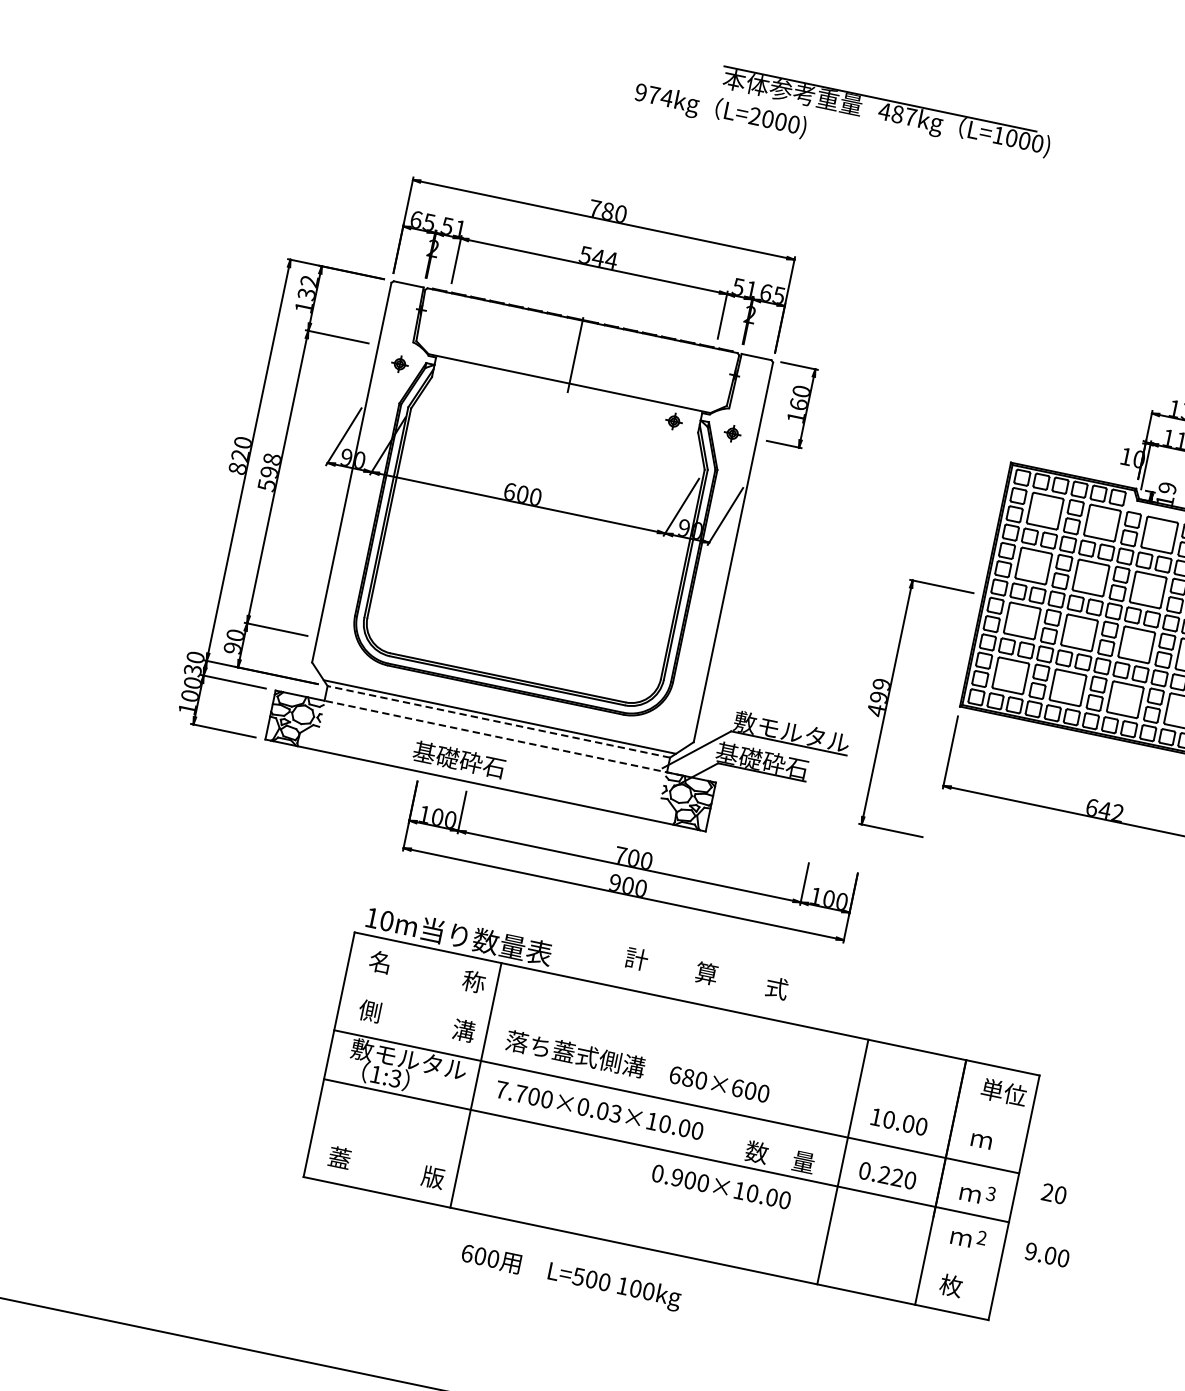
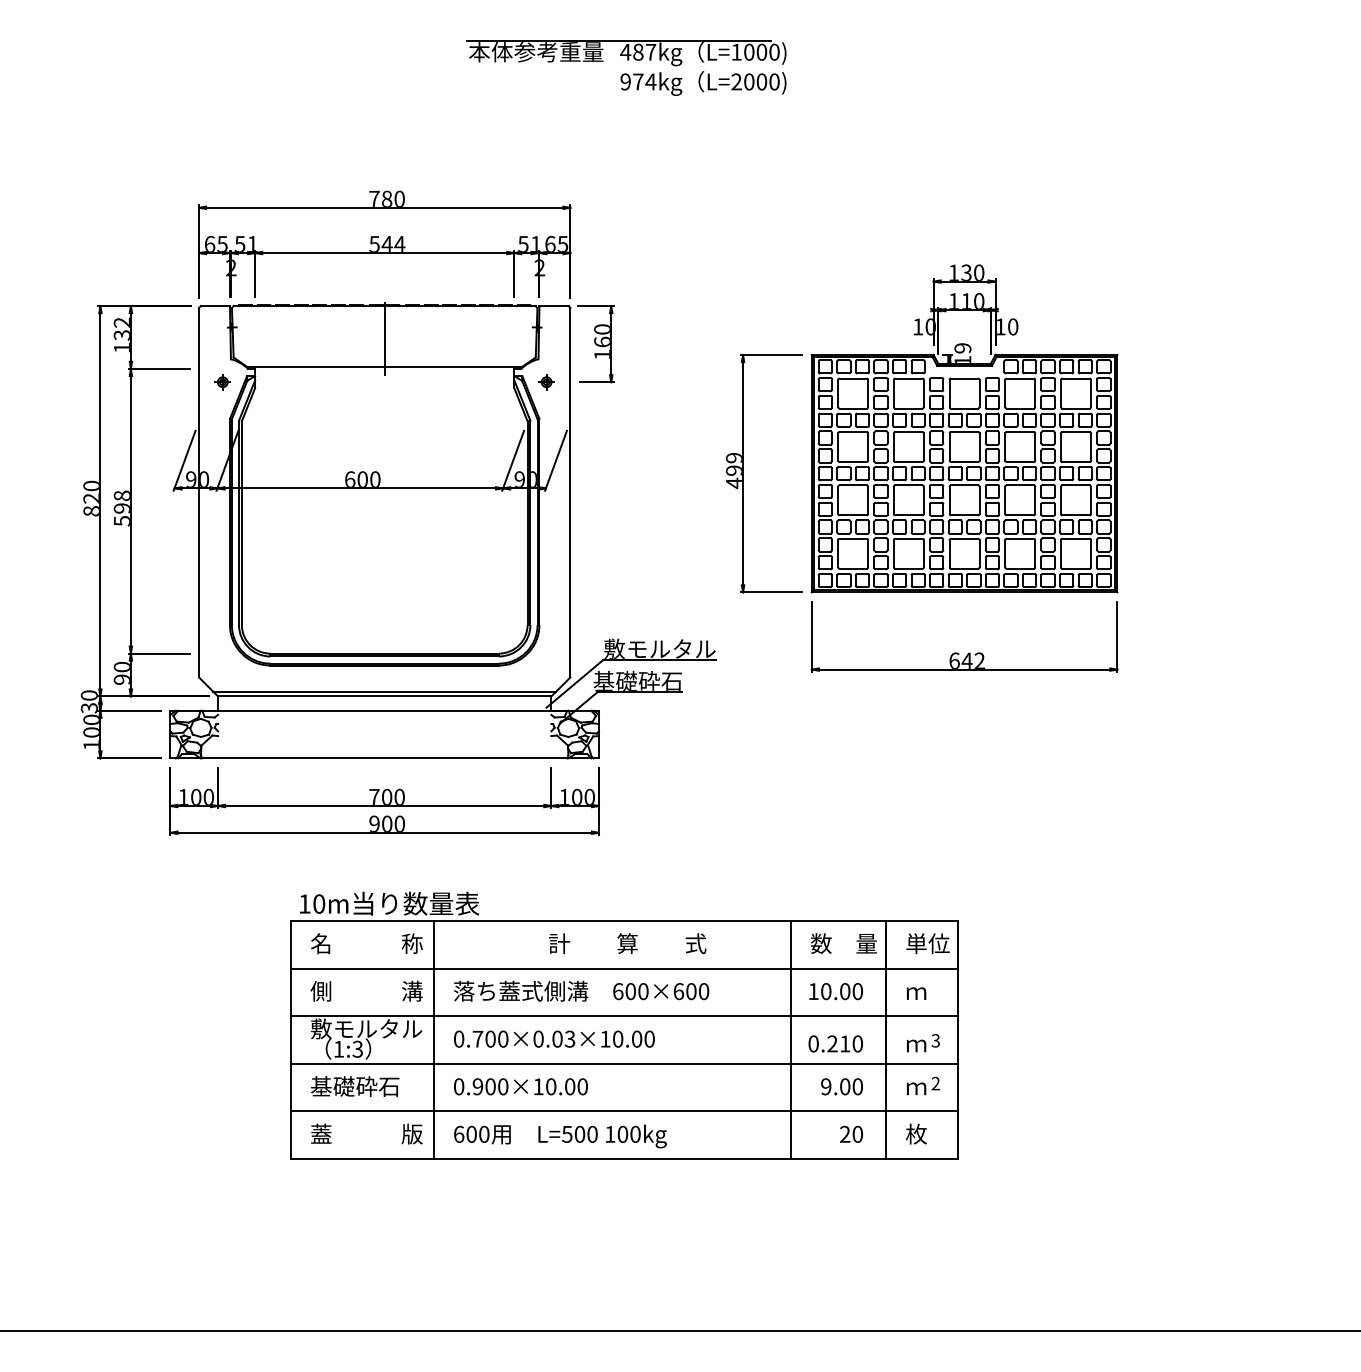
text: (720, 110) -> (703, 83), moved
part: (673, 421) -> (489, 382), removed
part: (887, 702) -> (743, 473), moved
line: (498, 721) -> (384, 696), dashed -> solid
line: (503, 737) -> (392, 710), dashed -> solid
text: (459, 759) -> (355, 1086), moved
part: (630, 861) -> (384, 801), moved
text: (706, 973) -> (627, 943), moved
line: (686, 1052) -> (624, 968), added
text: (688, 1077) -> (630, 991), 680×600 -> 600×600
text: (502, 1089) -> (459, 1038), 7.700×0.03×10.00 -> 0.700×0.03×10.00
text: (779, 1157) -> (843, 943), moved
text: (897, 1177) -> (845, 1043), 0.220 -> 0.210
text: (721, 1186) -> (520, 1086), moved
text: (1054, 1192) -> (851, 1133), moved
line: (656, 1199) -> (624, 1111), added
text: (1046, 1254) -> (841, 1086), moved
text: (571, 1277) -> (560, 1136), moved

